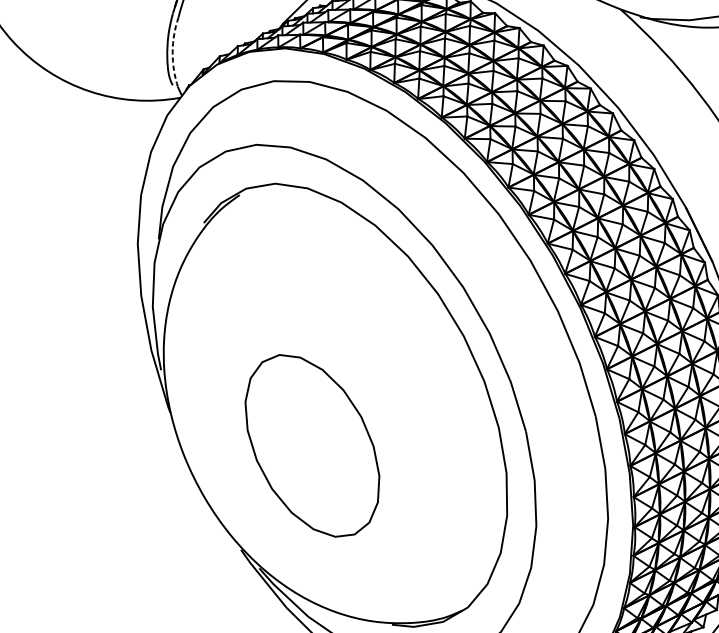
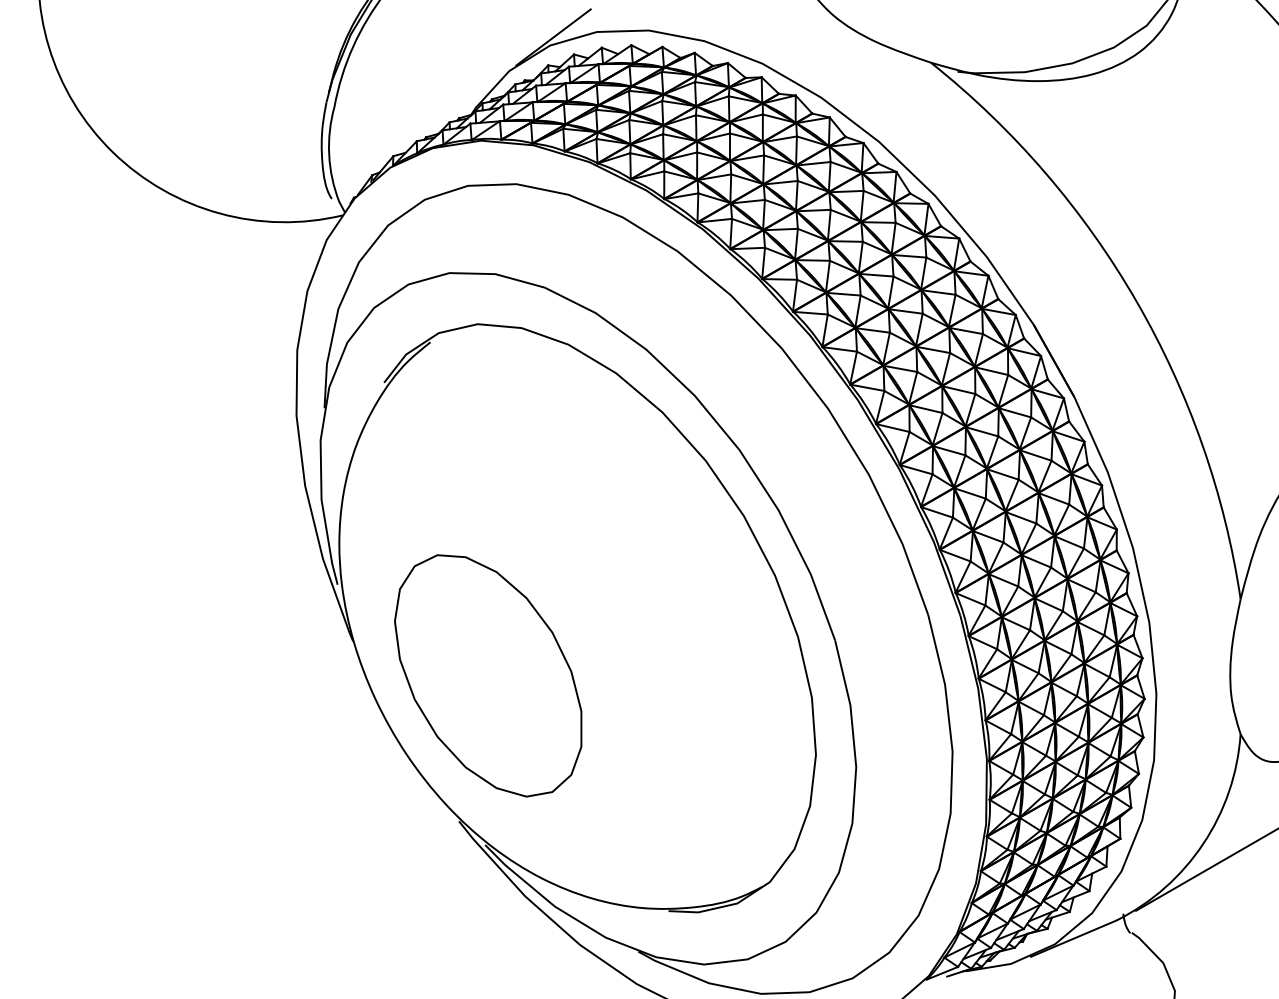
arc: (172, 52) -> (329, 154), dashed -> solid
part: (312, 445) -> (488, 675), moved

